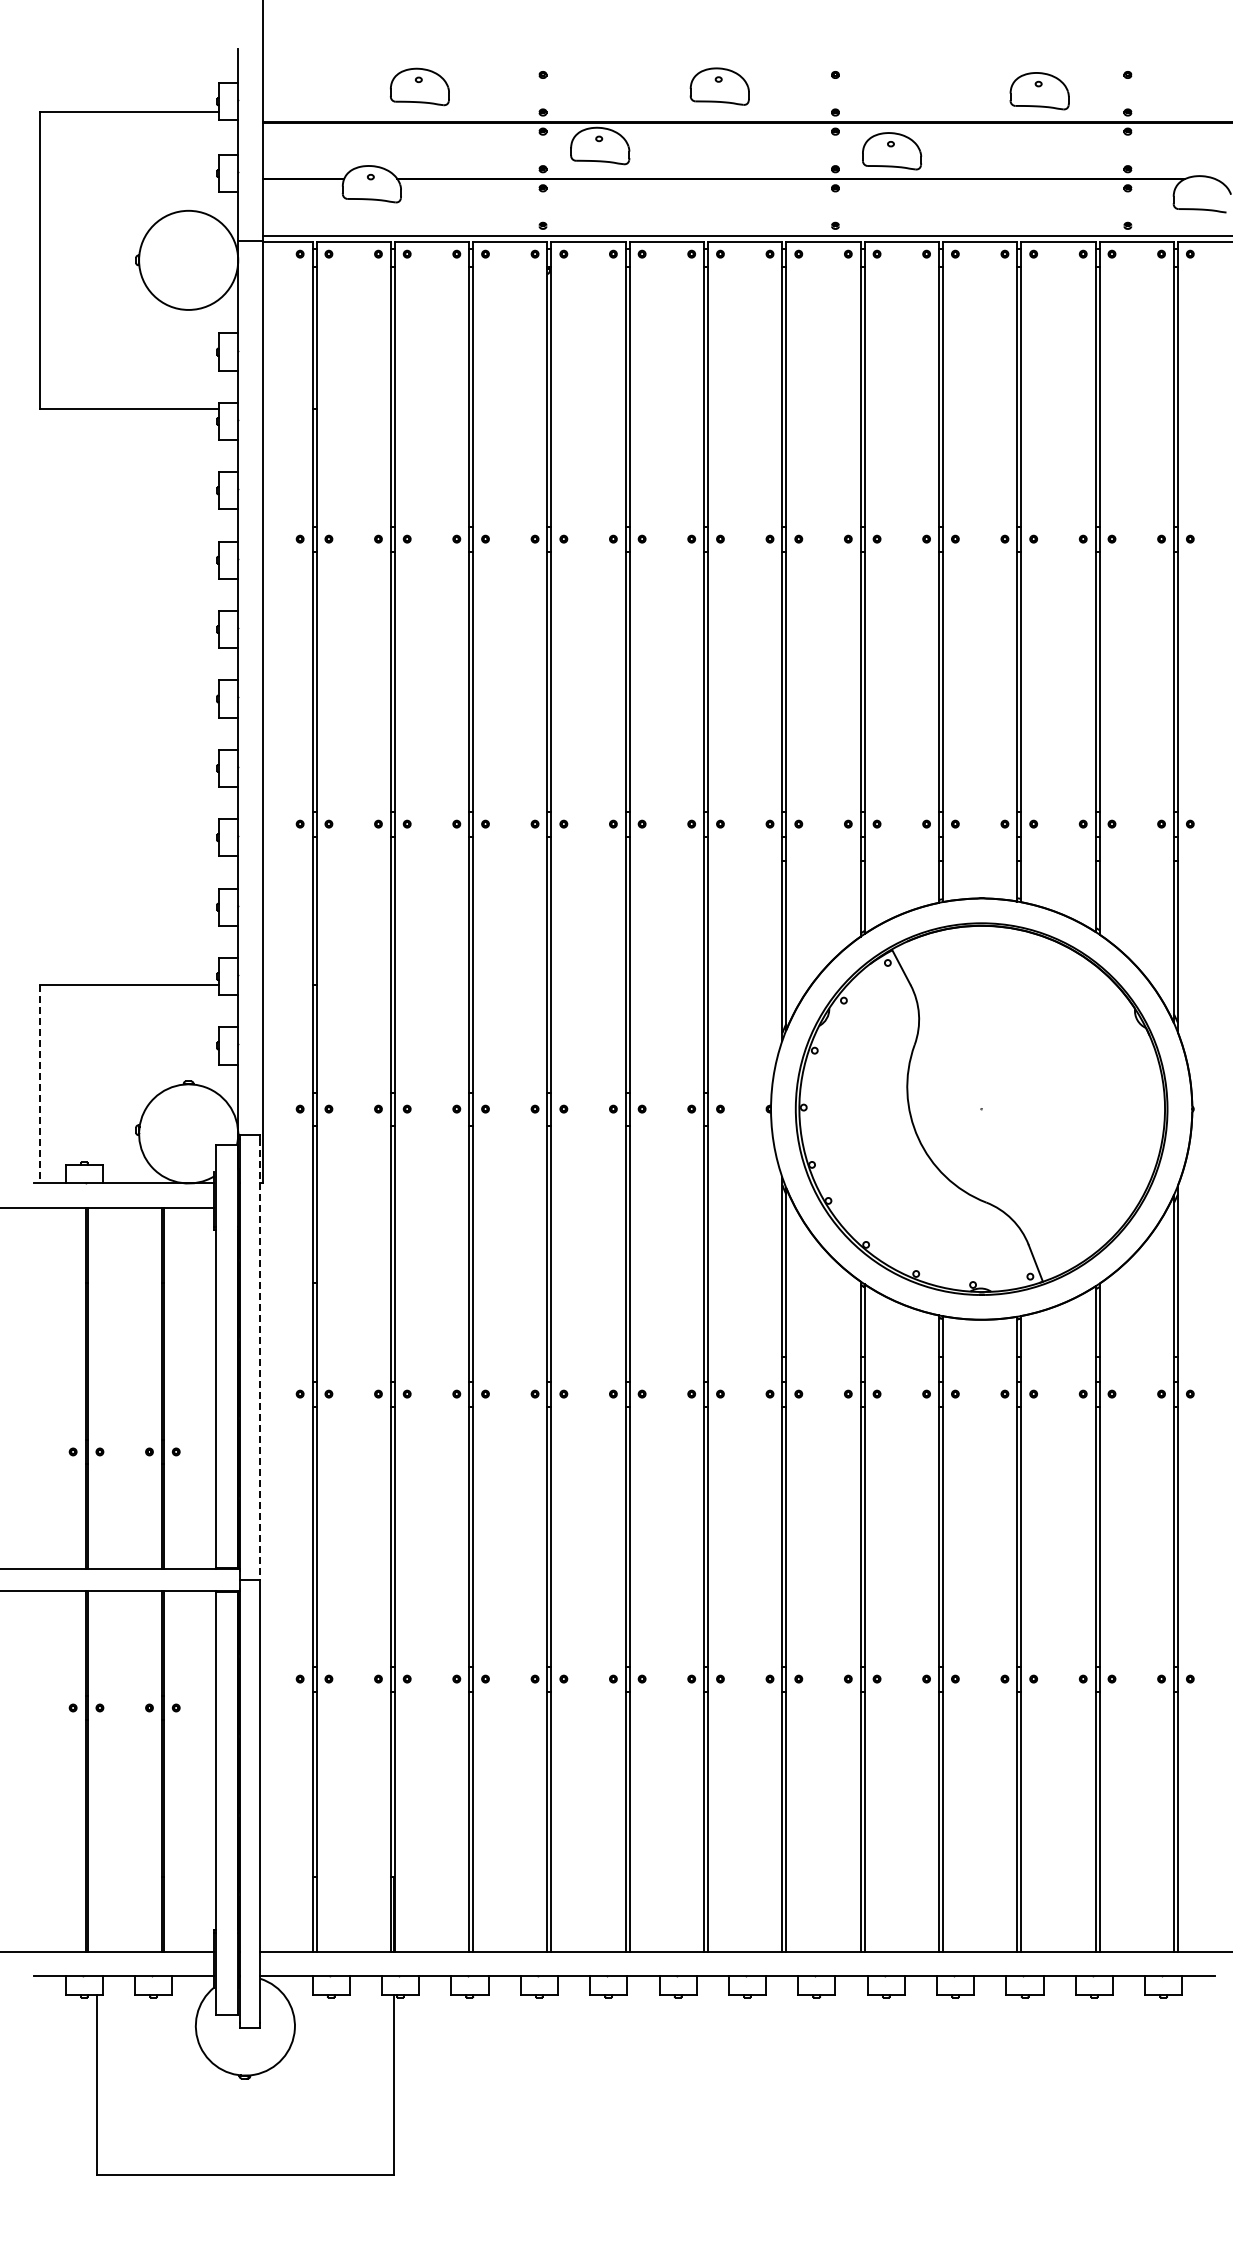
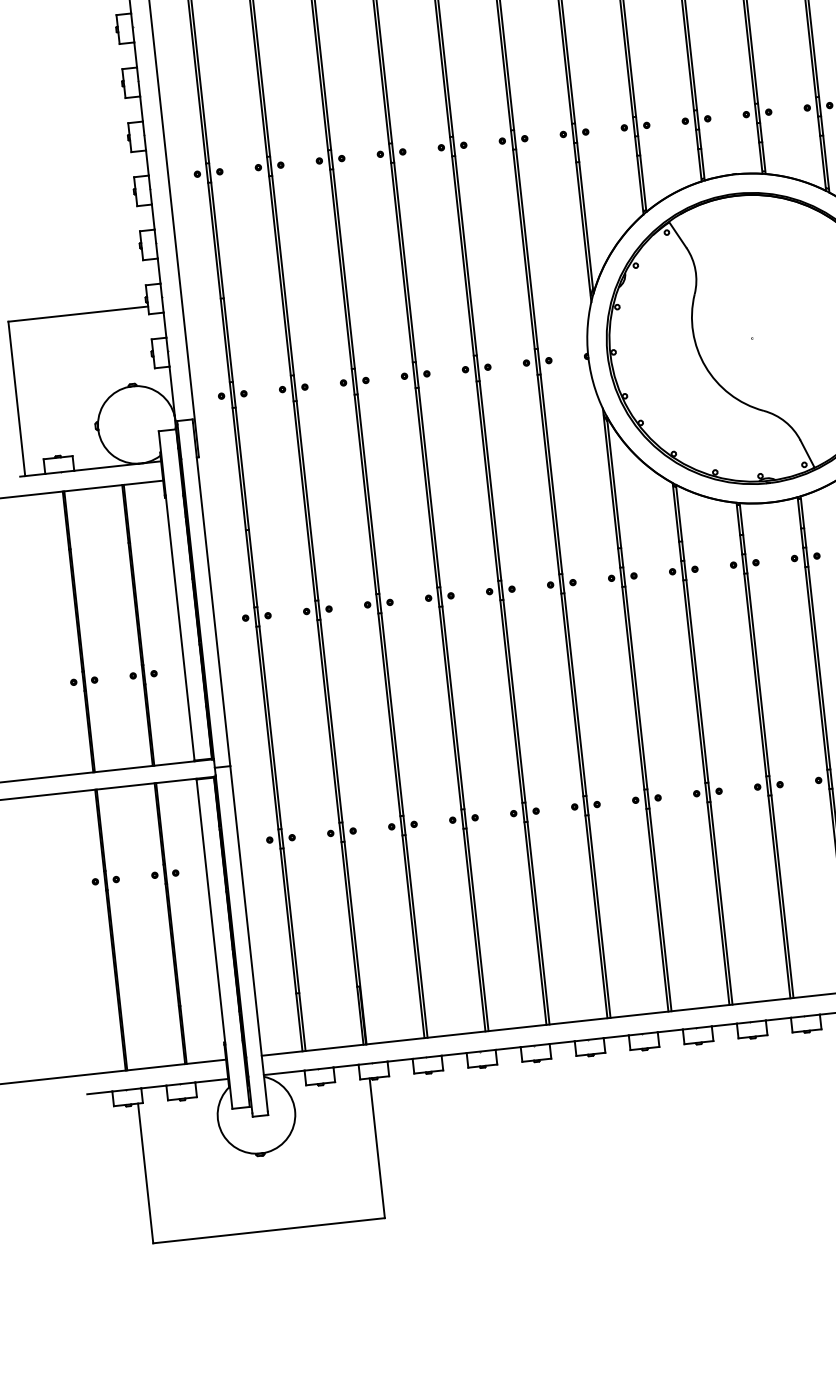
line: (39, 1084) -> (16, 399), dashed -> solid
line: (260, 1359) -> (211, 594), dashed -> solid

